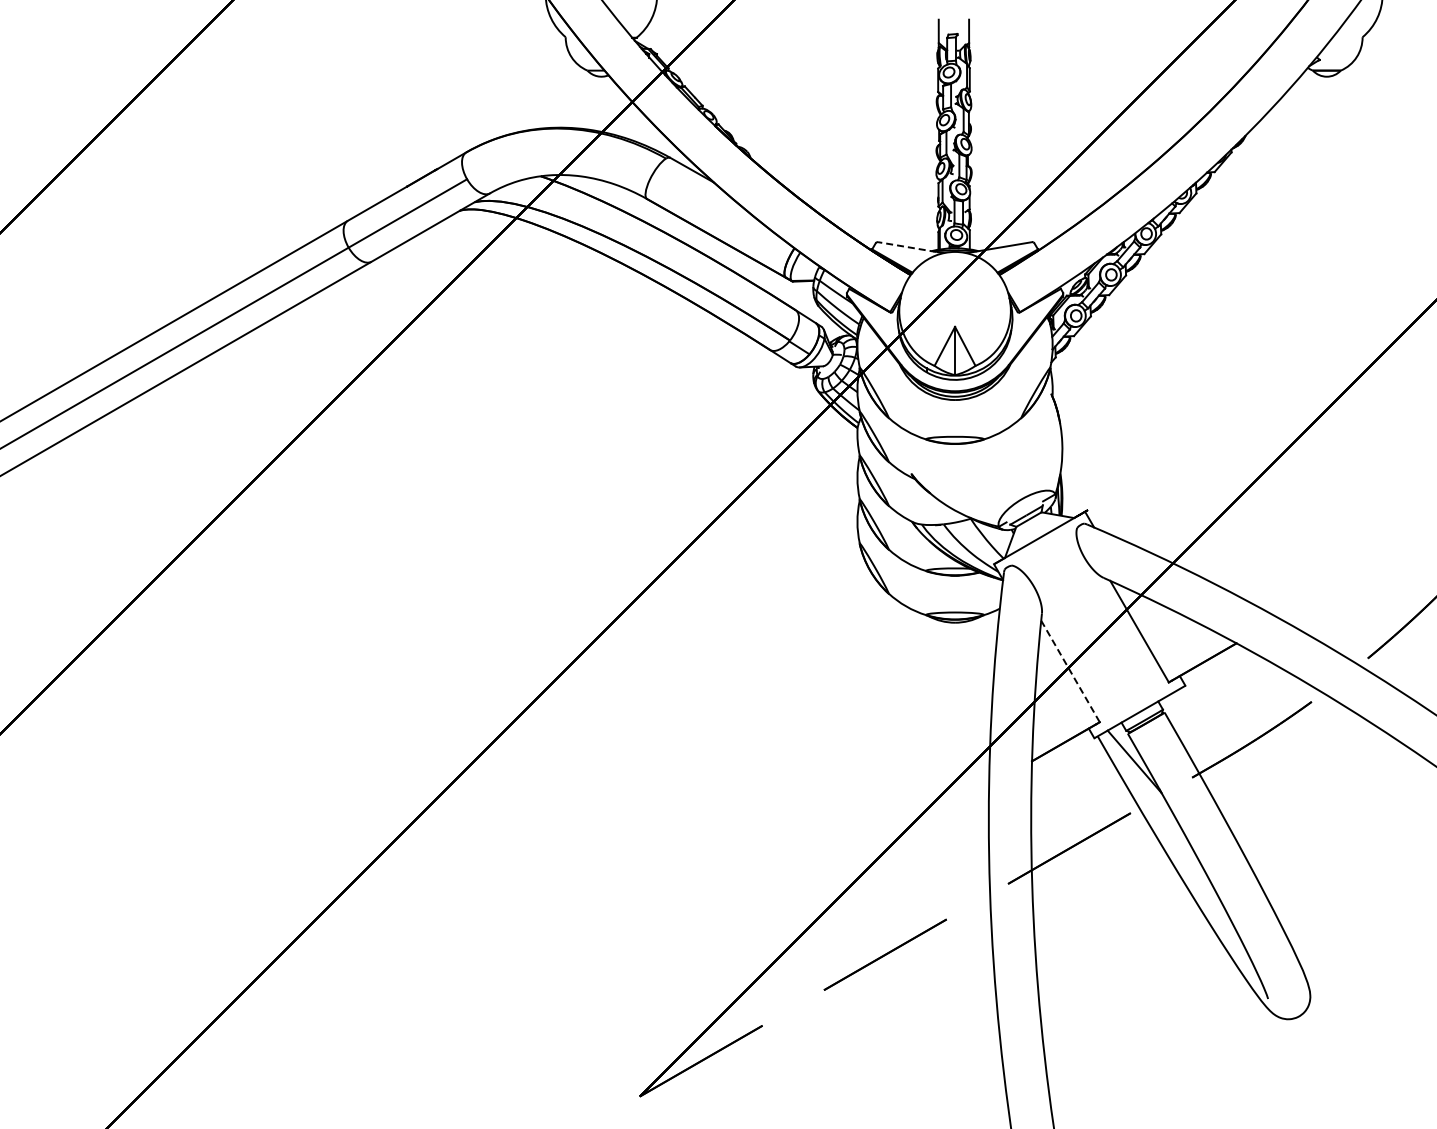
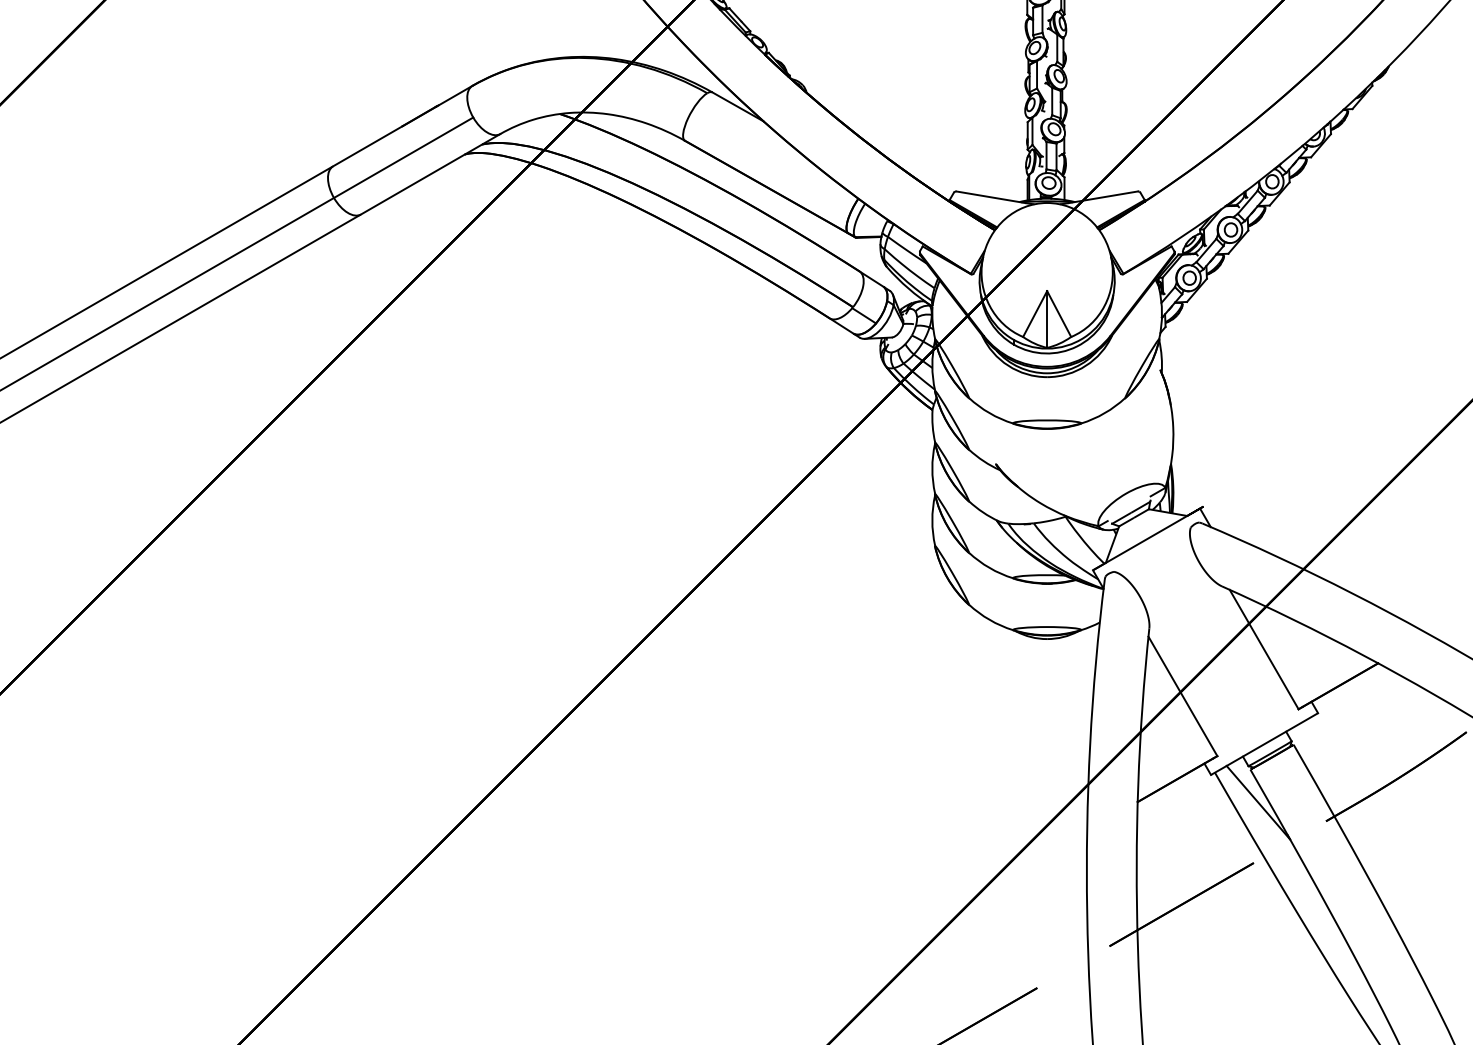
line: (907, 247) -> (991, 197), dashed -> solid
line: (1070, 671) -> (1182, 696), dashed -> solid

